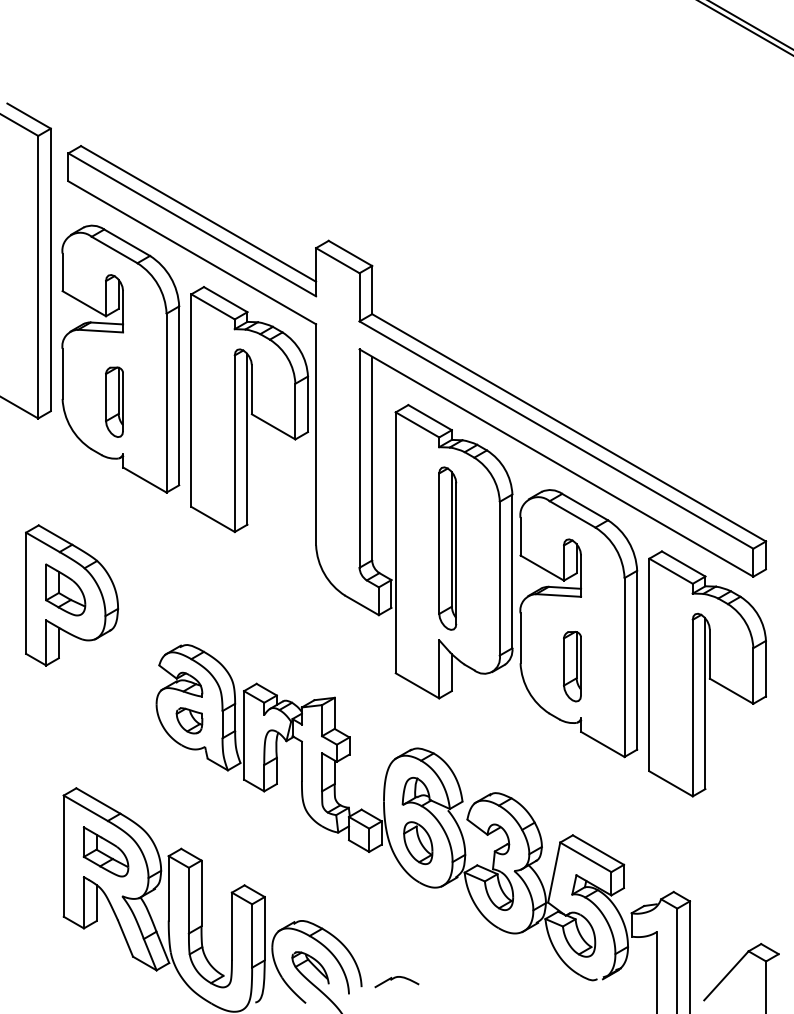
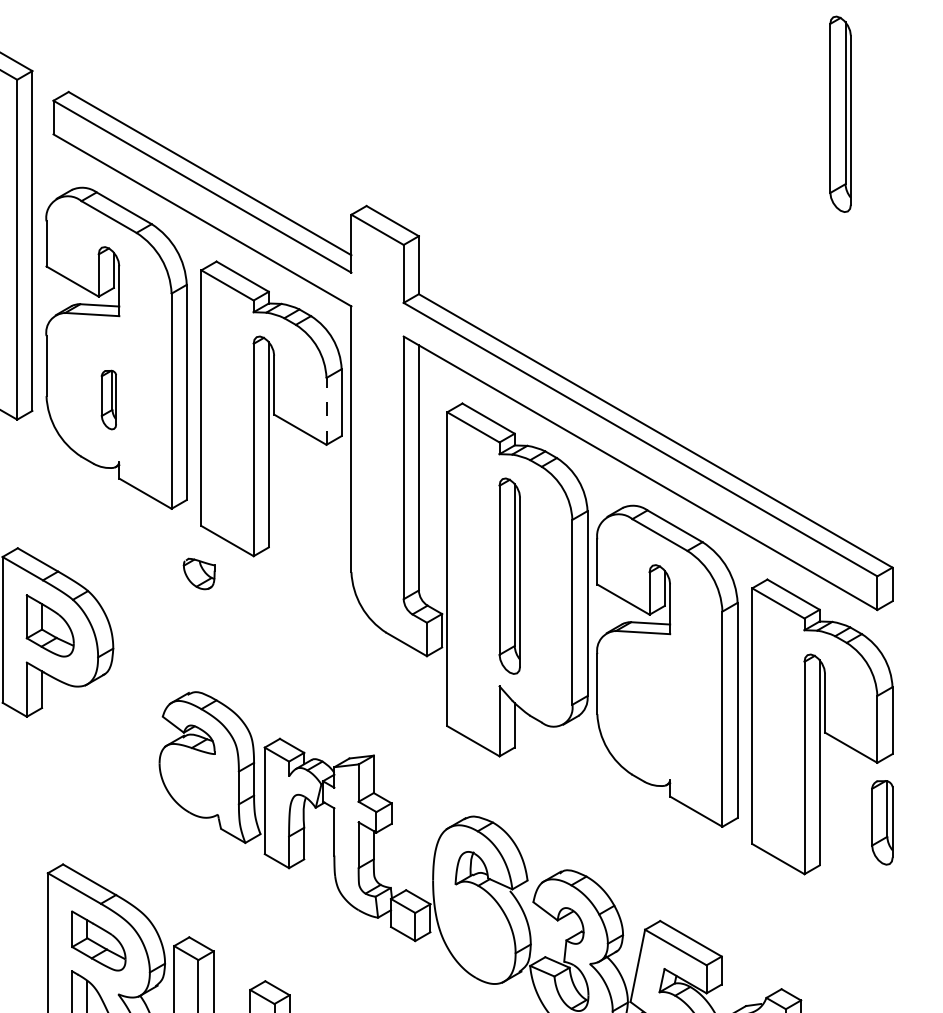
part: (722, 164) -> (840, 114), added
part: (114, 401) -> (108, 399), size x0.7
line: (295, 411) -> (326, 411), solid -> dashed
part: (572, 666) -> (882, 822), moved
part: (189, 720) -> (199, 573), moved
part: (418, 843) -> (474, 930), removed

